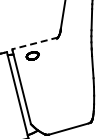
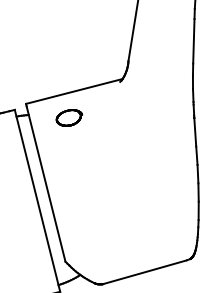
line: (35, 43) -> (75, 91), dashed -> solid

